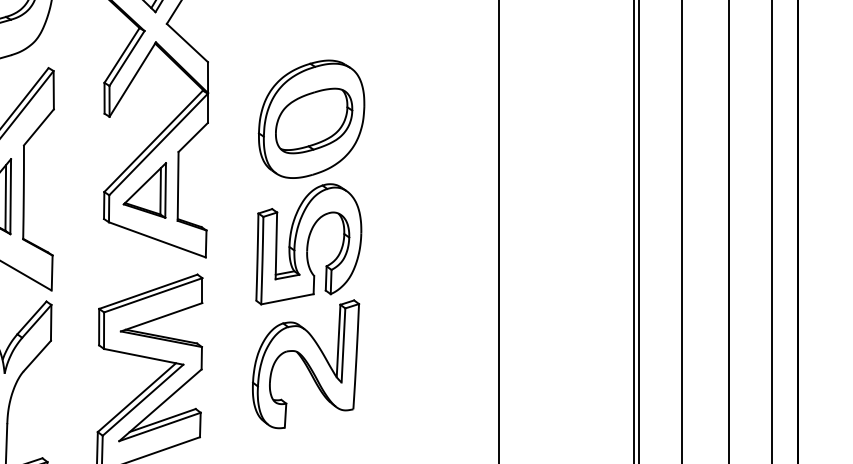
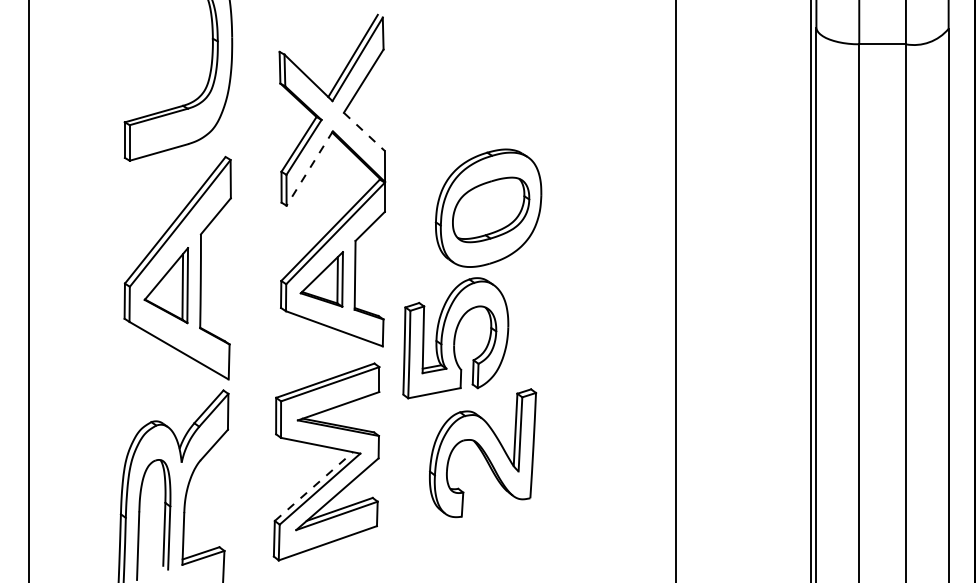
line: (187, 43) -> (364, 132), solid -> dashed
line: (132, 79) -> (309, 168), solid -> dashed
part: (308, 244) -> (455, 338), moved
line: (137, 397) -> (314, 486), solid -> dashed

